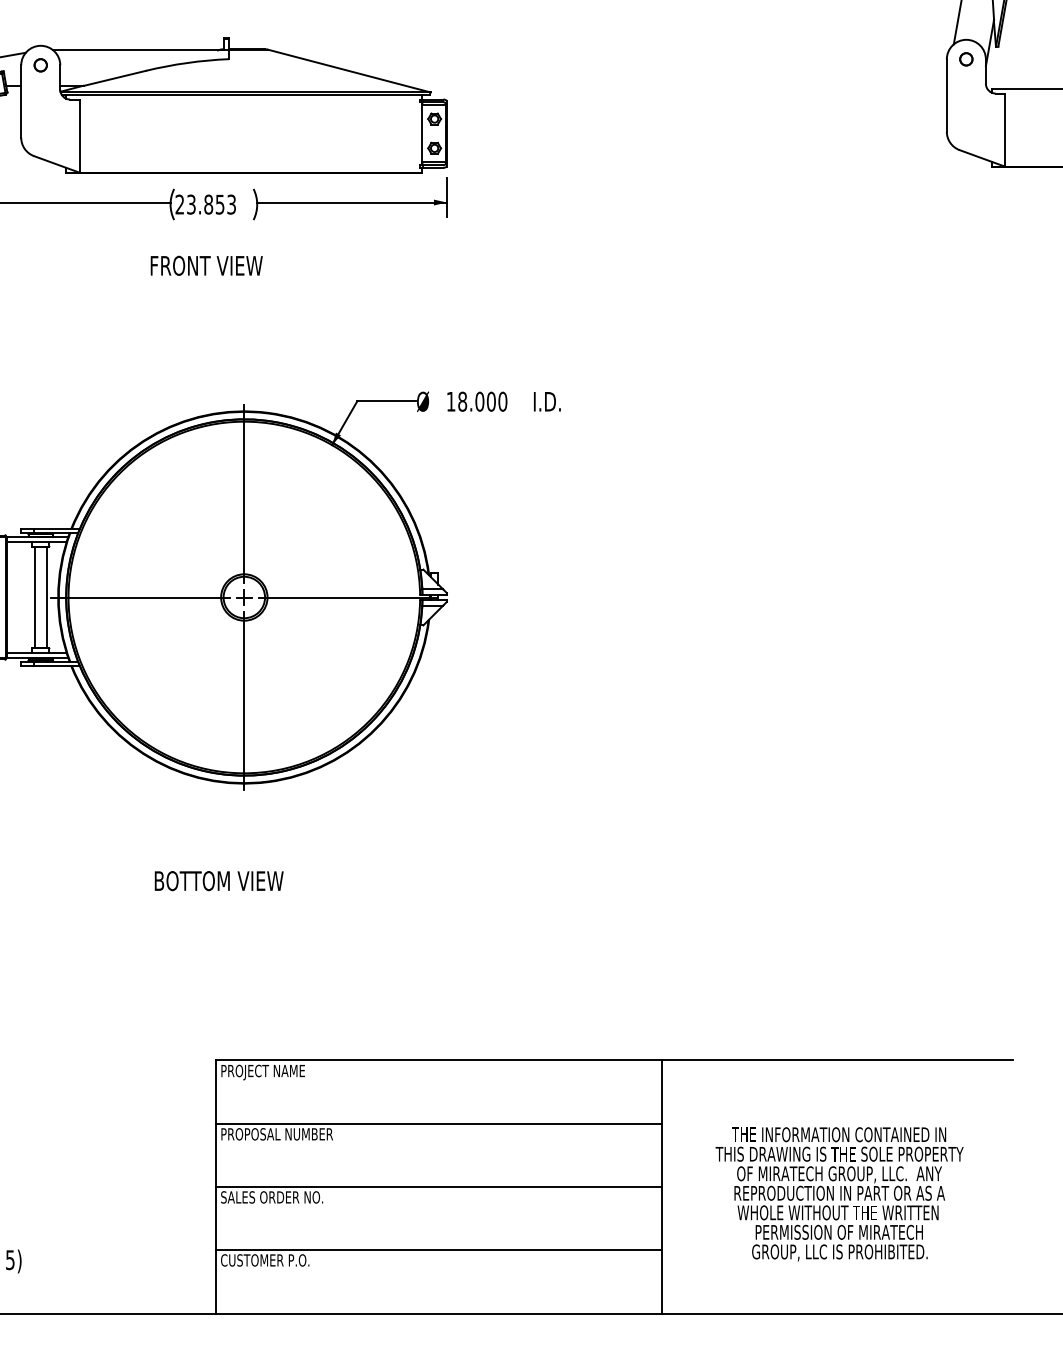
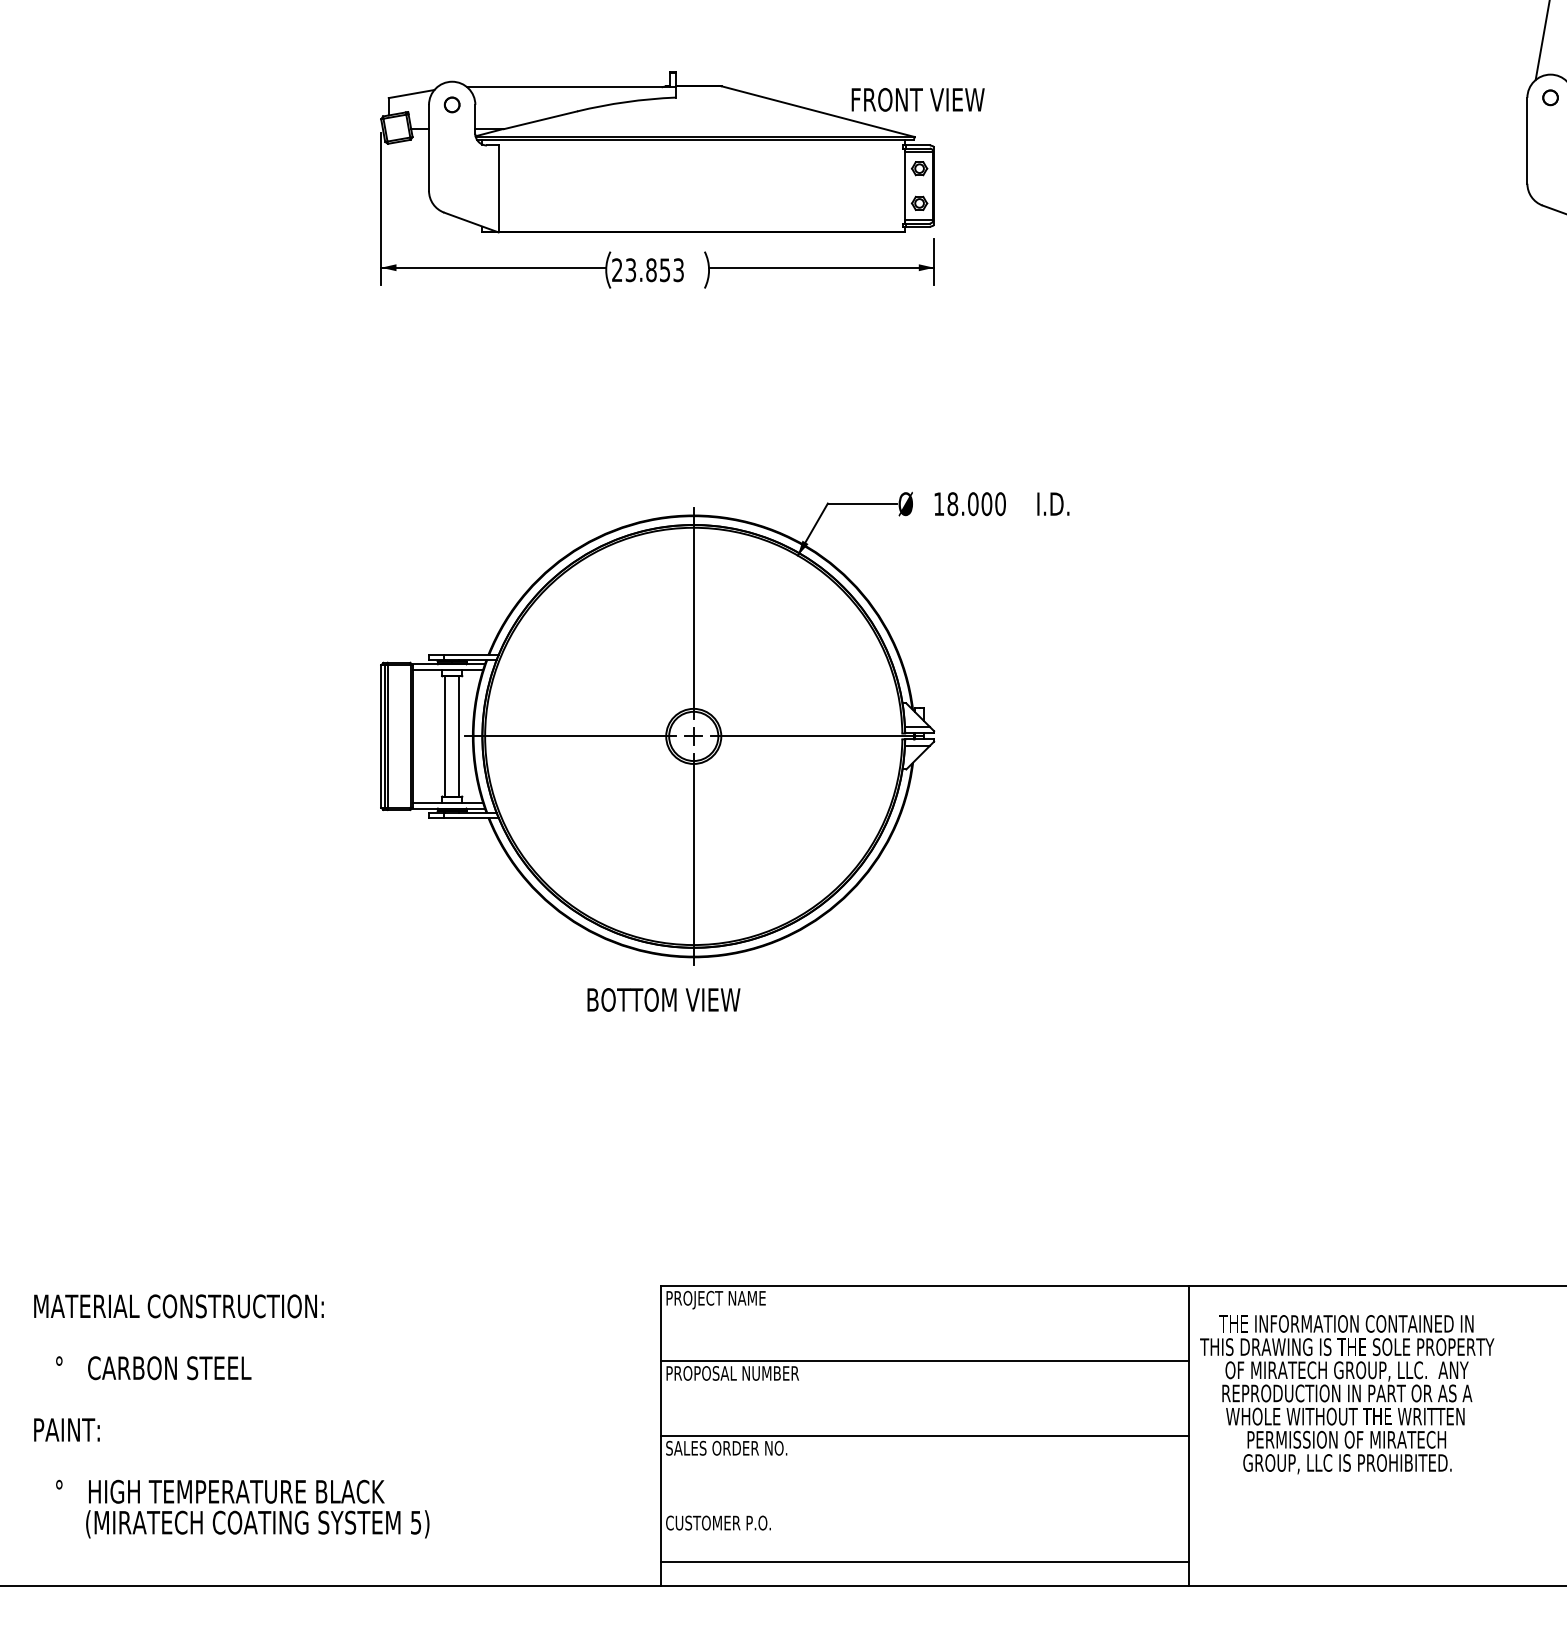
text: (206, 265) -> (917, 99), moved
text: (218, 880) -> (663, 999), moved
text: (839, 1194) -> (1347, 1394), moved
line: (438, 1250) -> (924, 1562), moved

